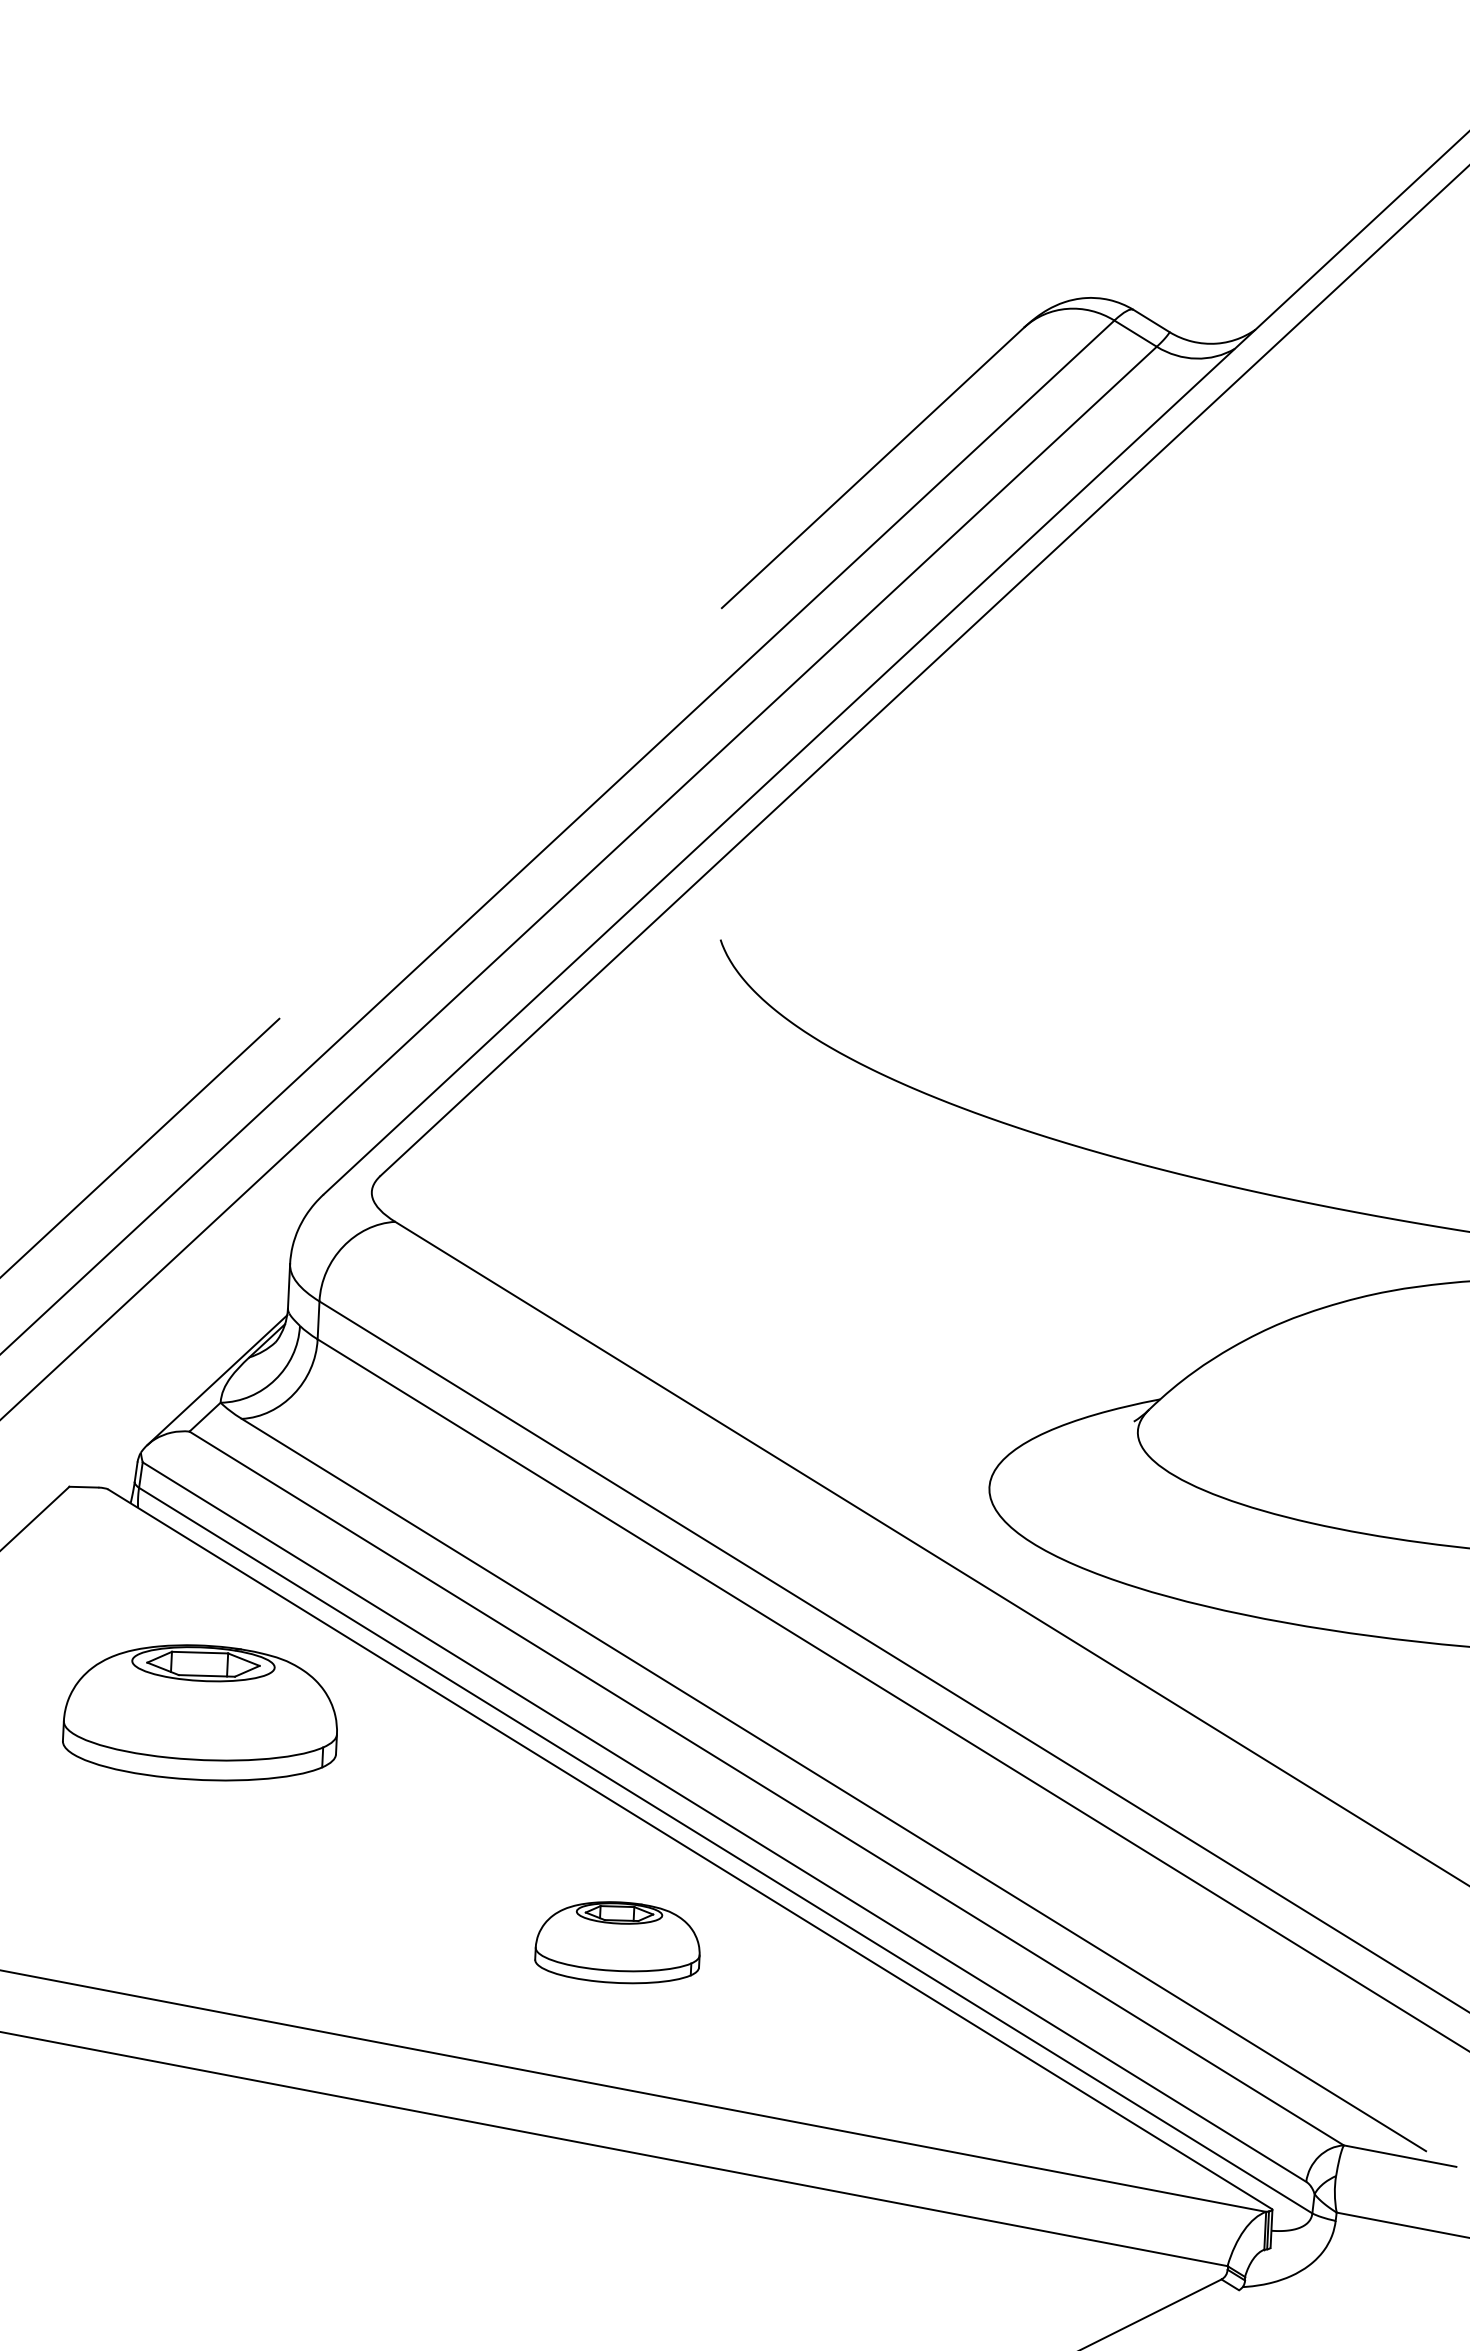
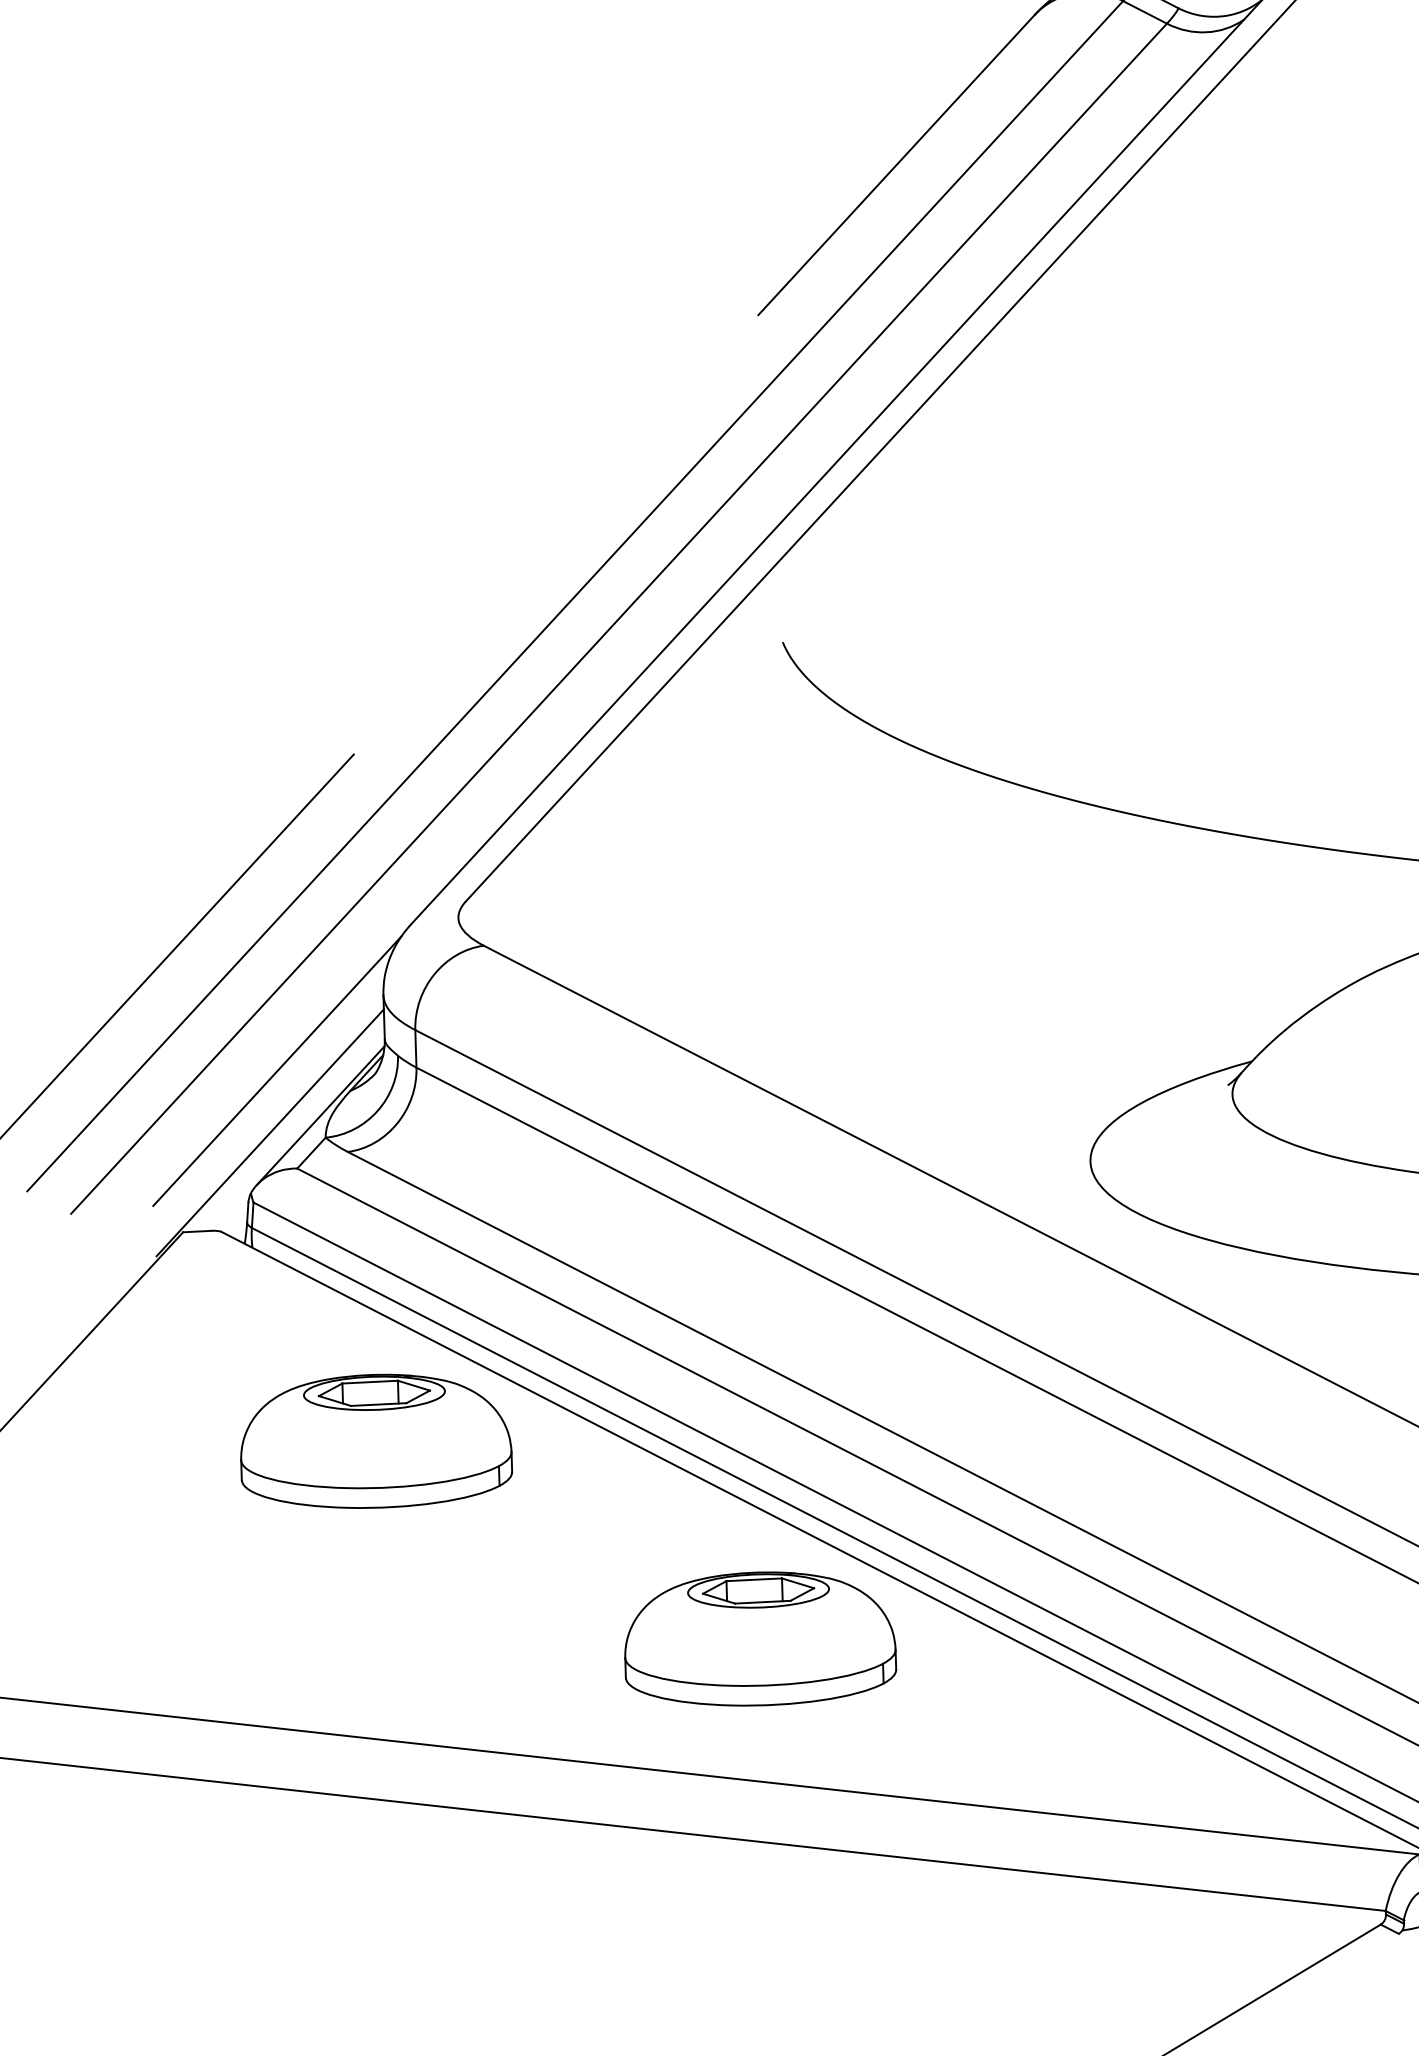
line: (176, 1331) -> (276, 1070), added
line: (164, 1393) -> (269, 1132), added
part: (199, 1712) -> (374, 1441), moved
part: (617, 1942) -> (758, 1639), size x1.67

